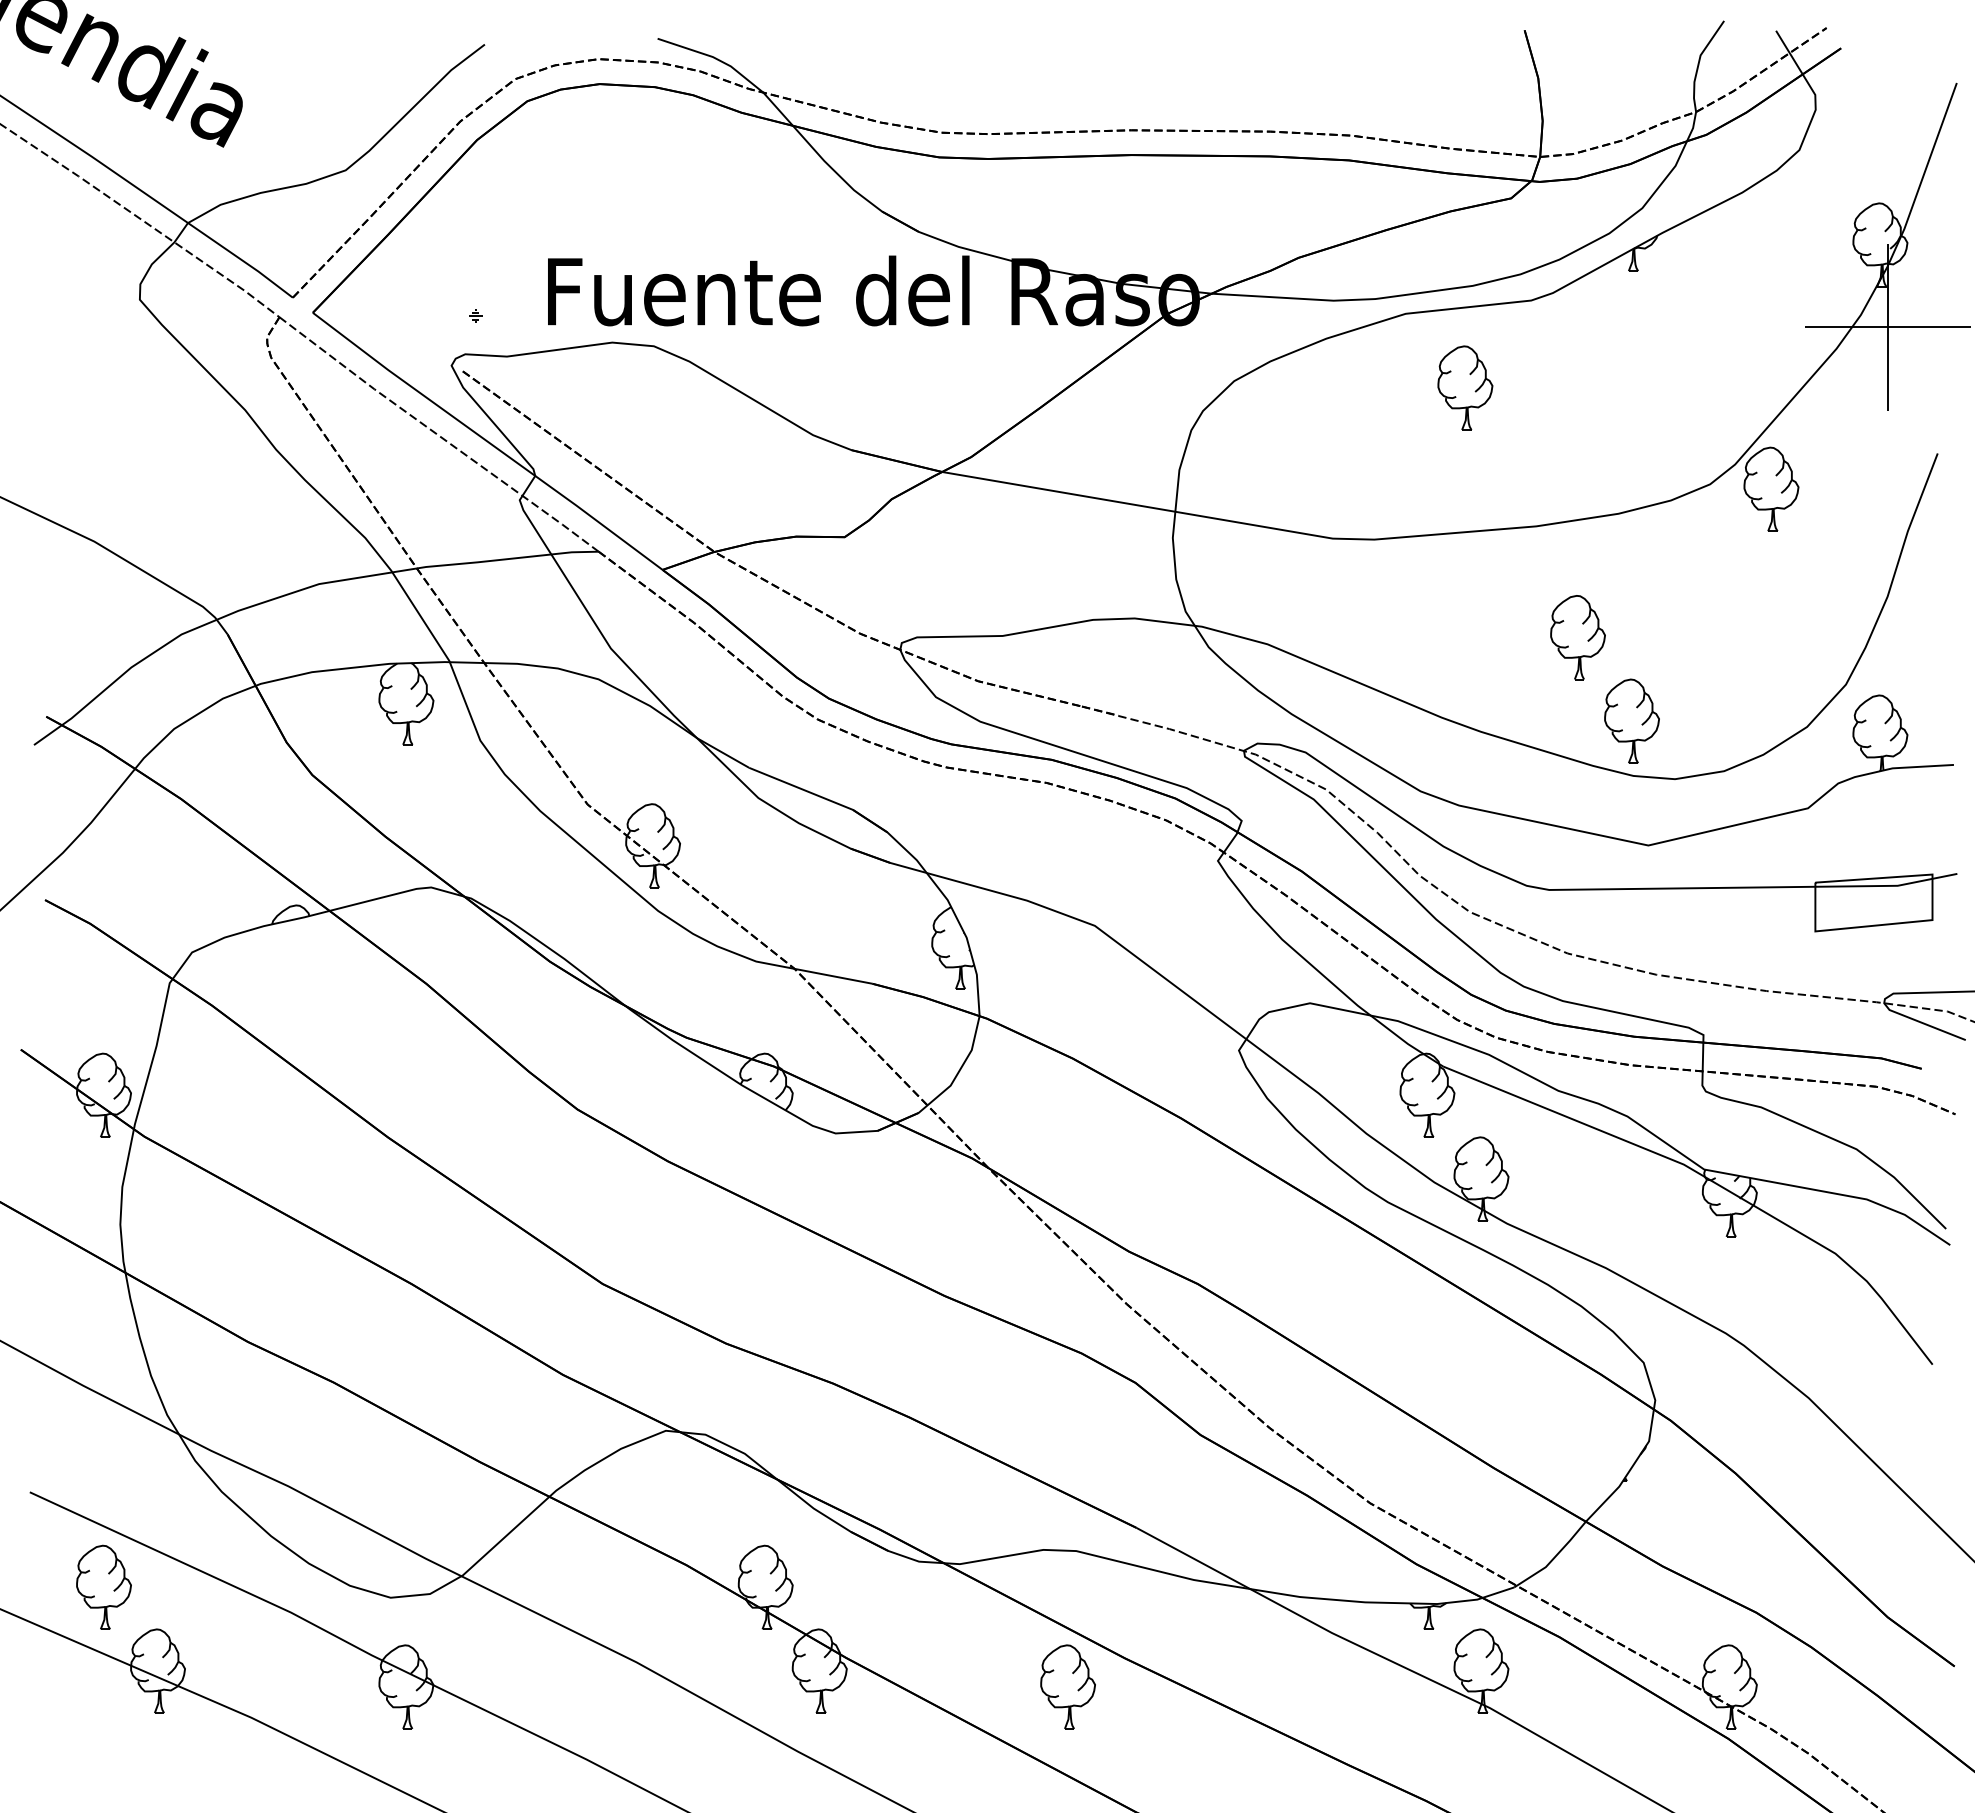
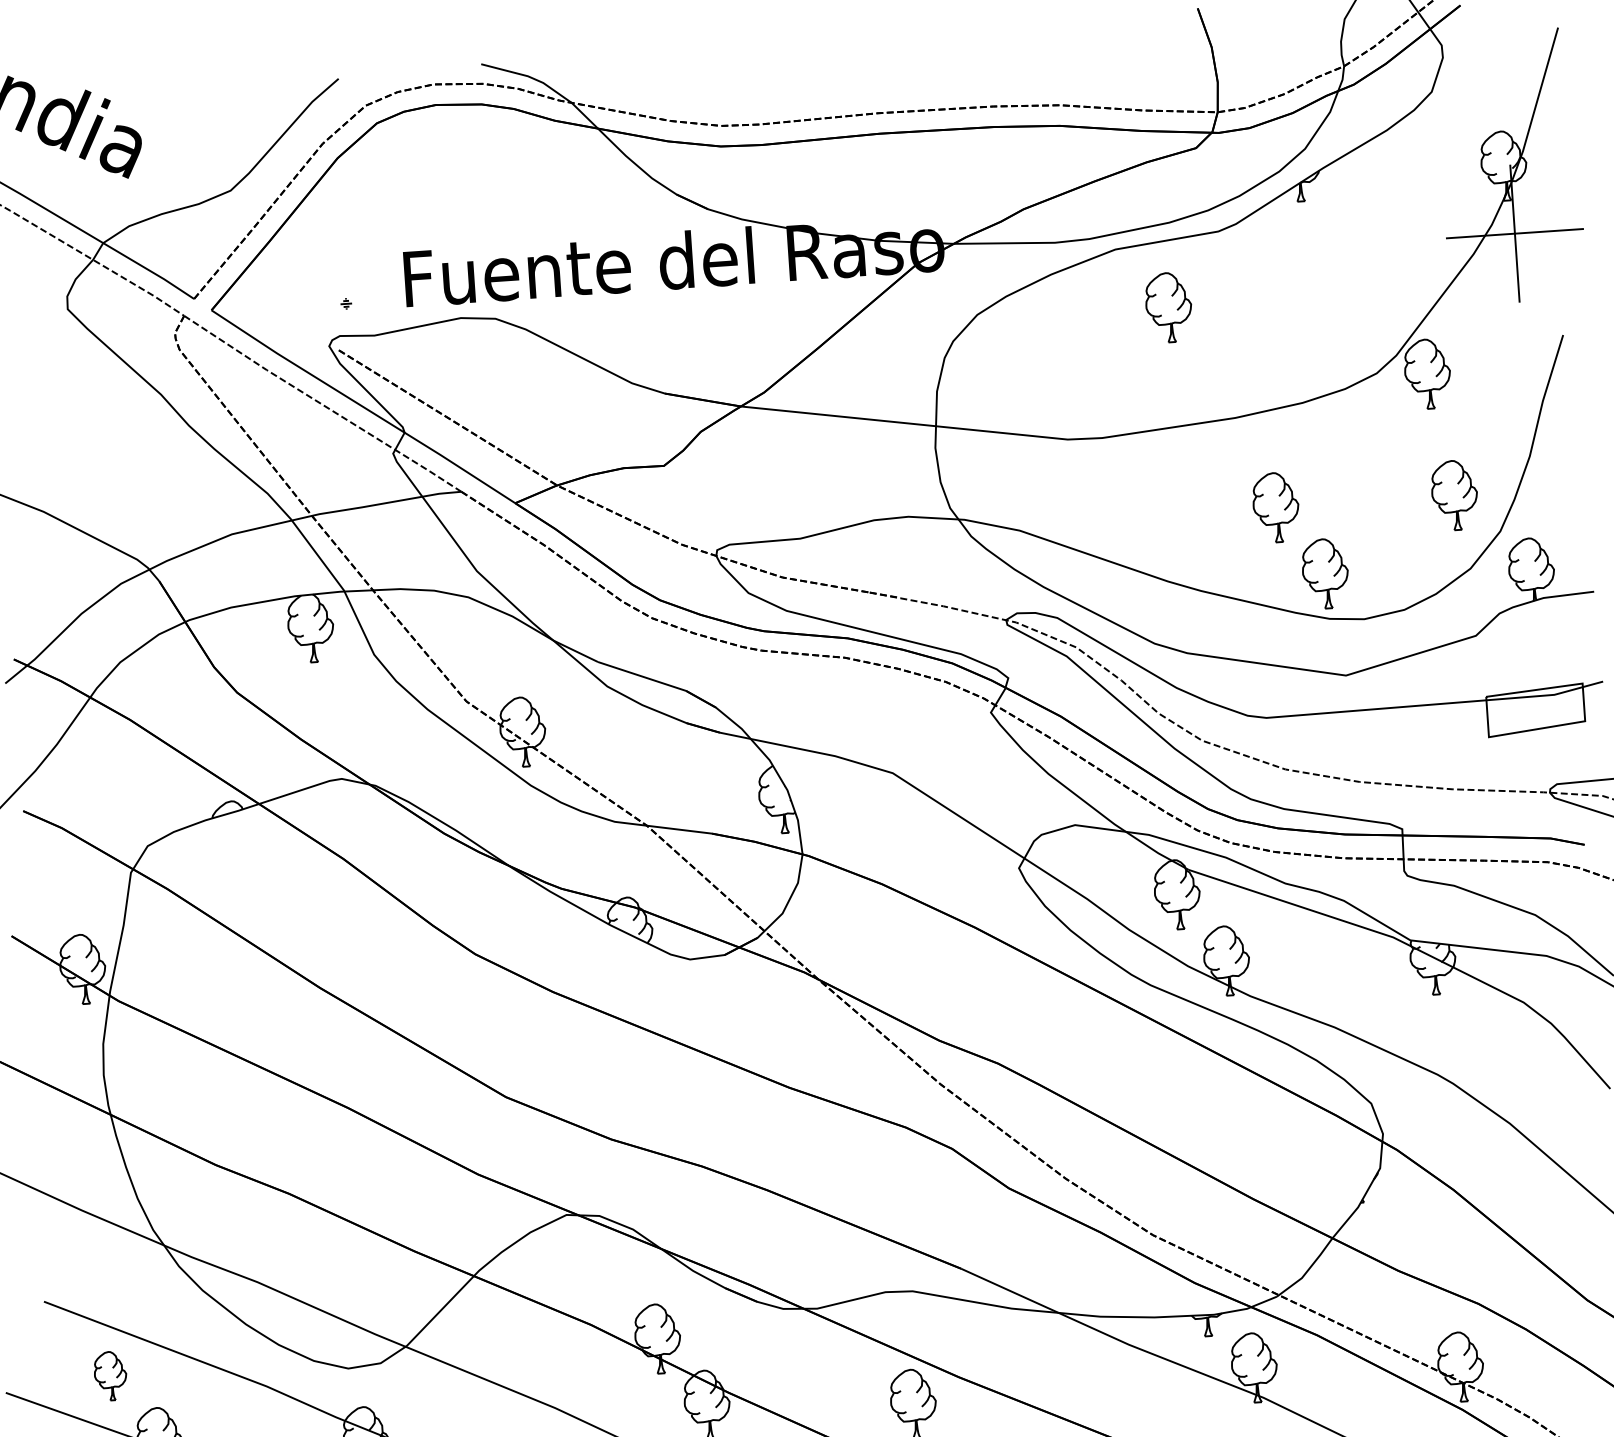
part: (1793, 637) -> (1454, 495), added
part: (103, 1586) -> (110, 1375), size x0.7

